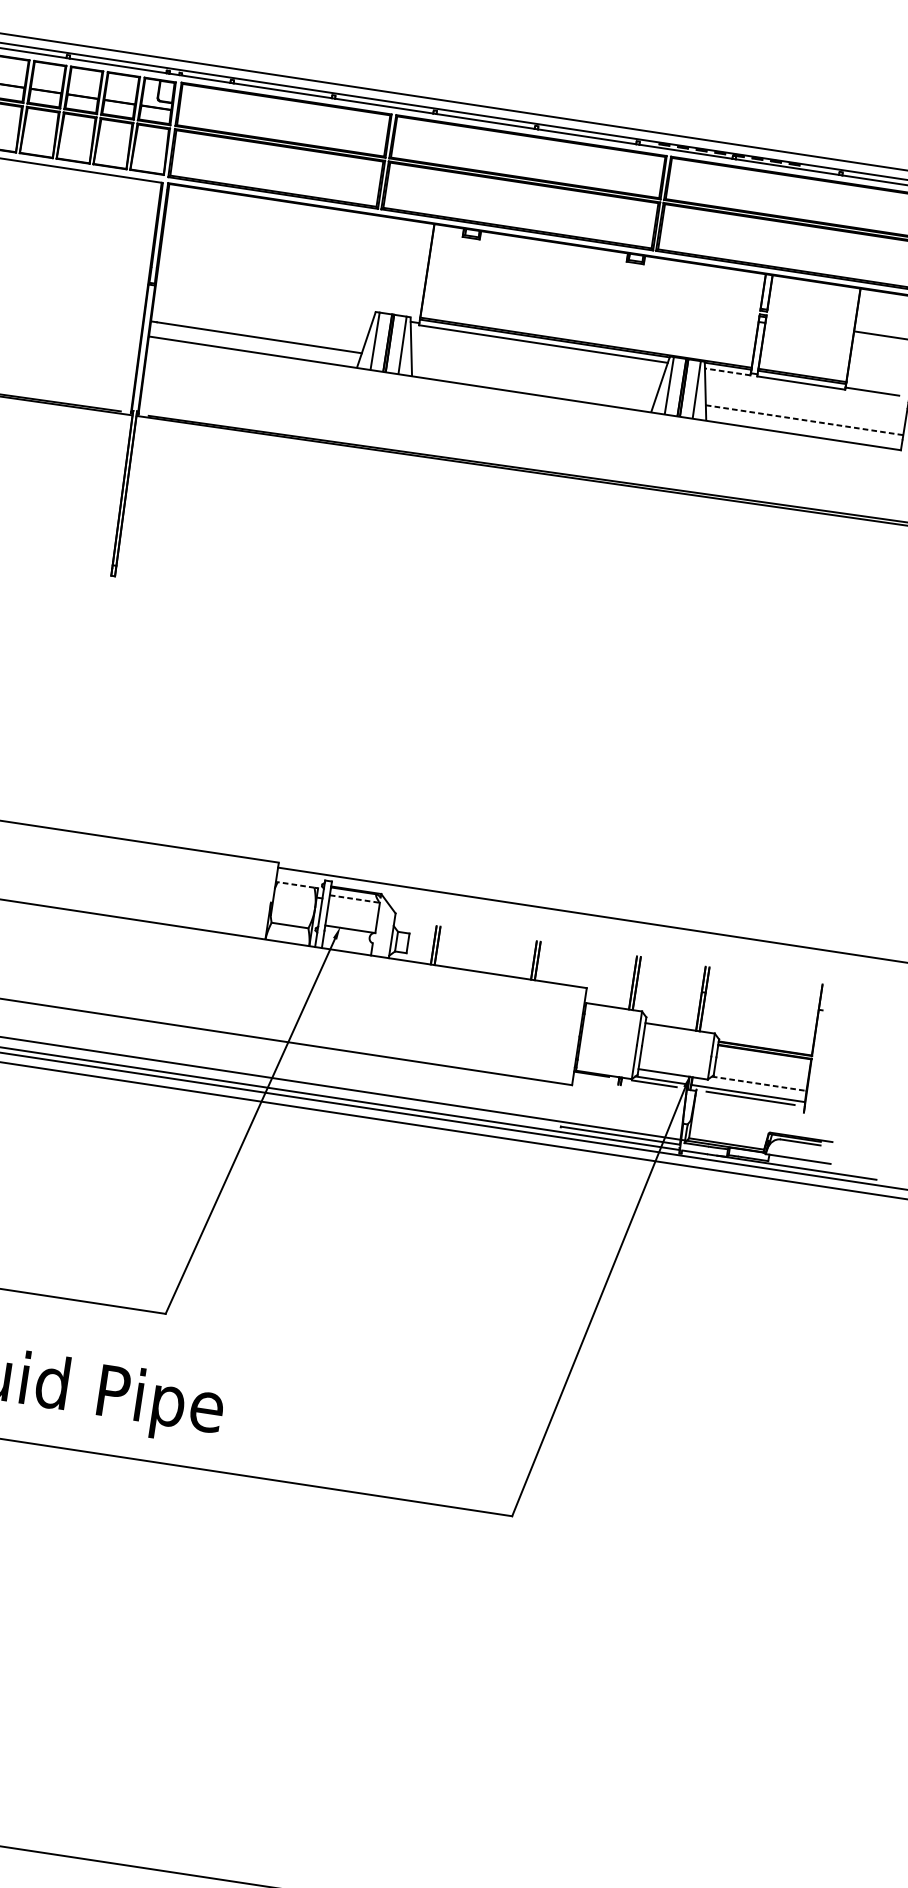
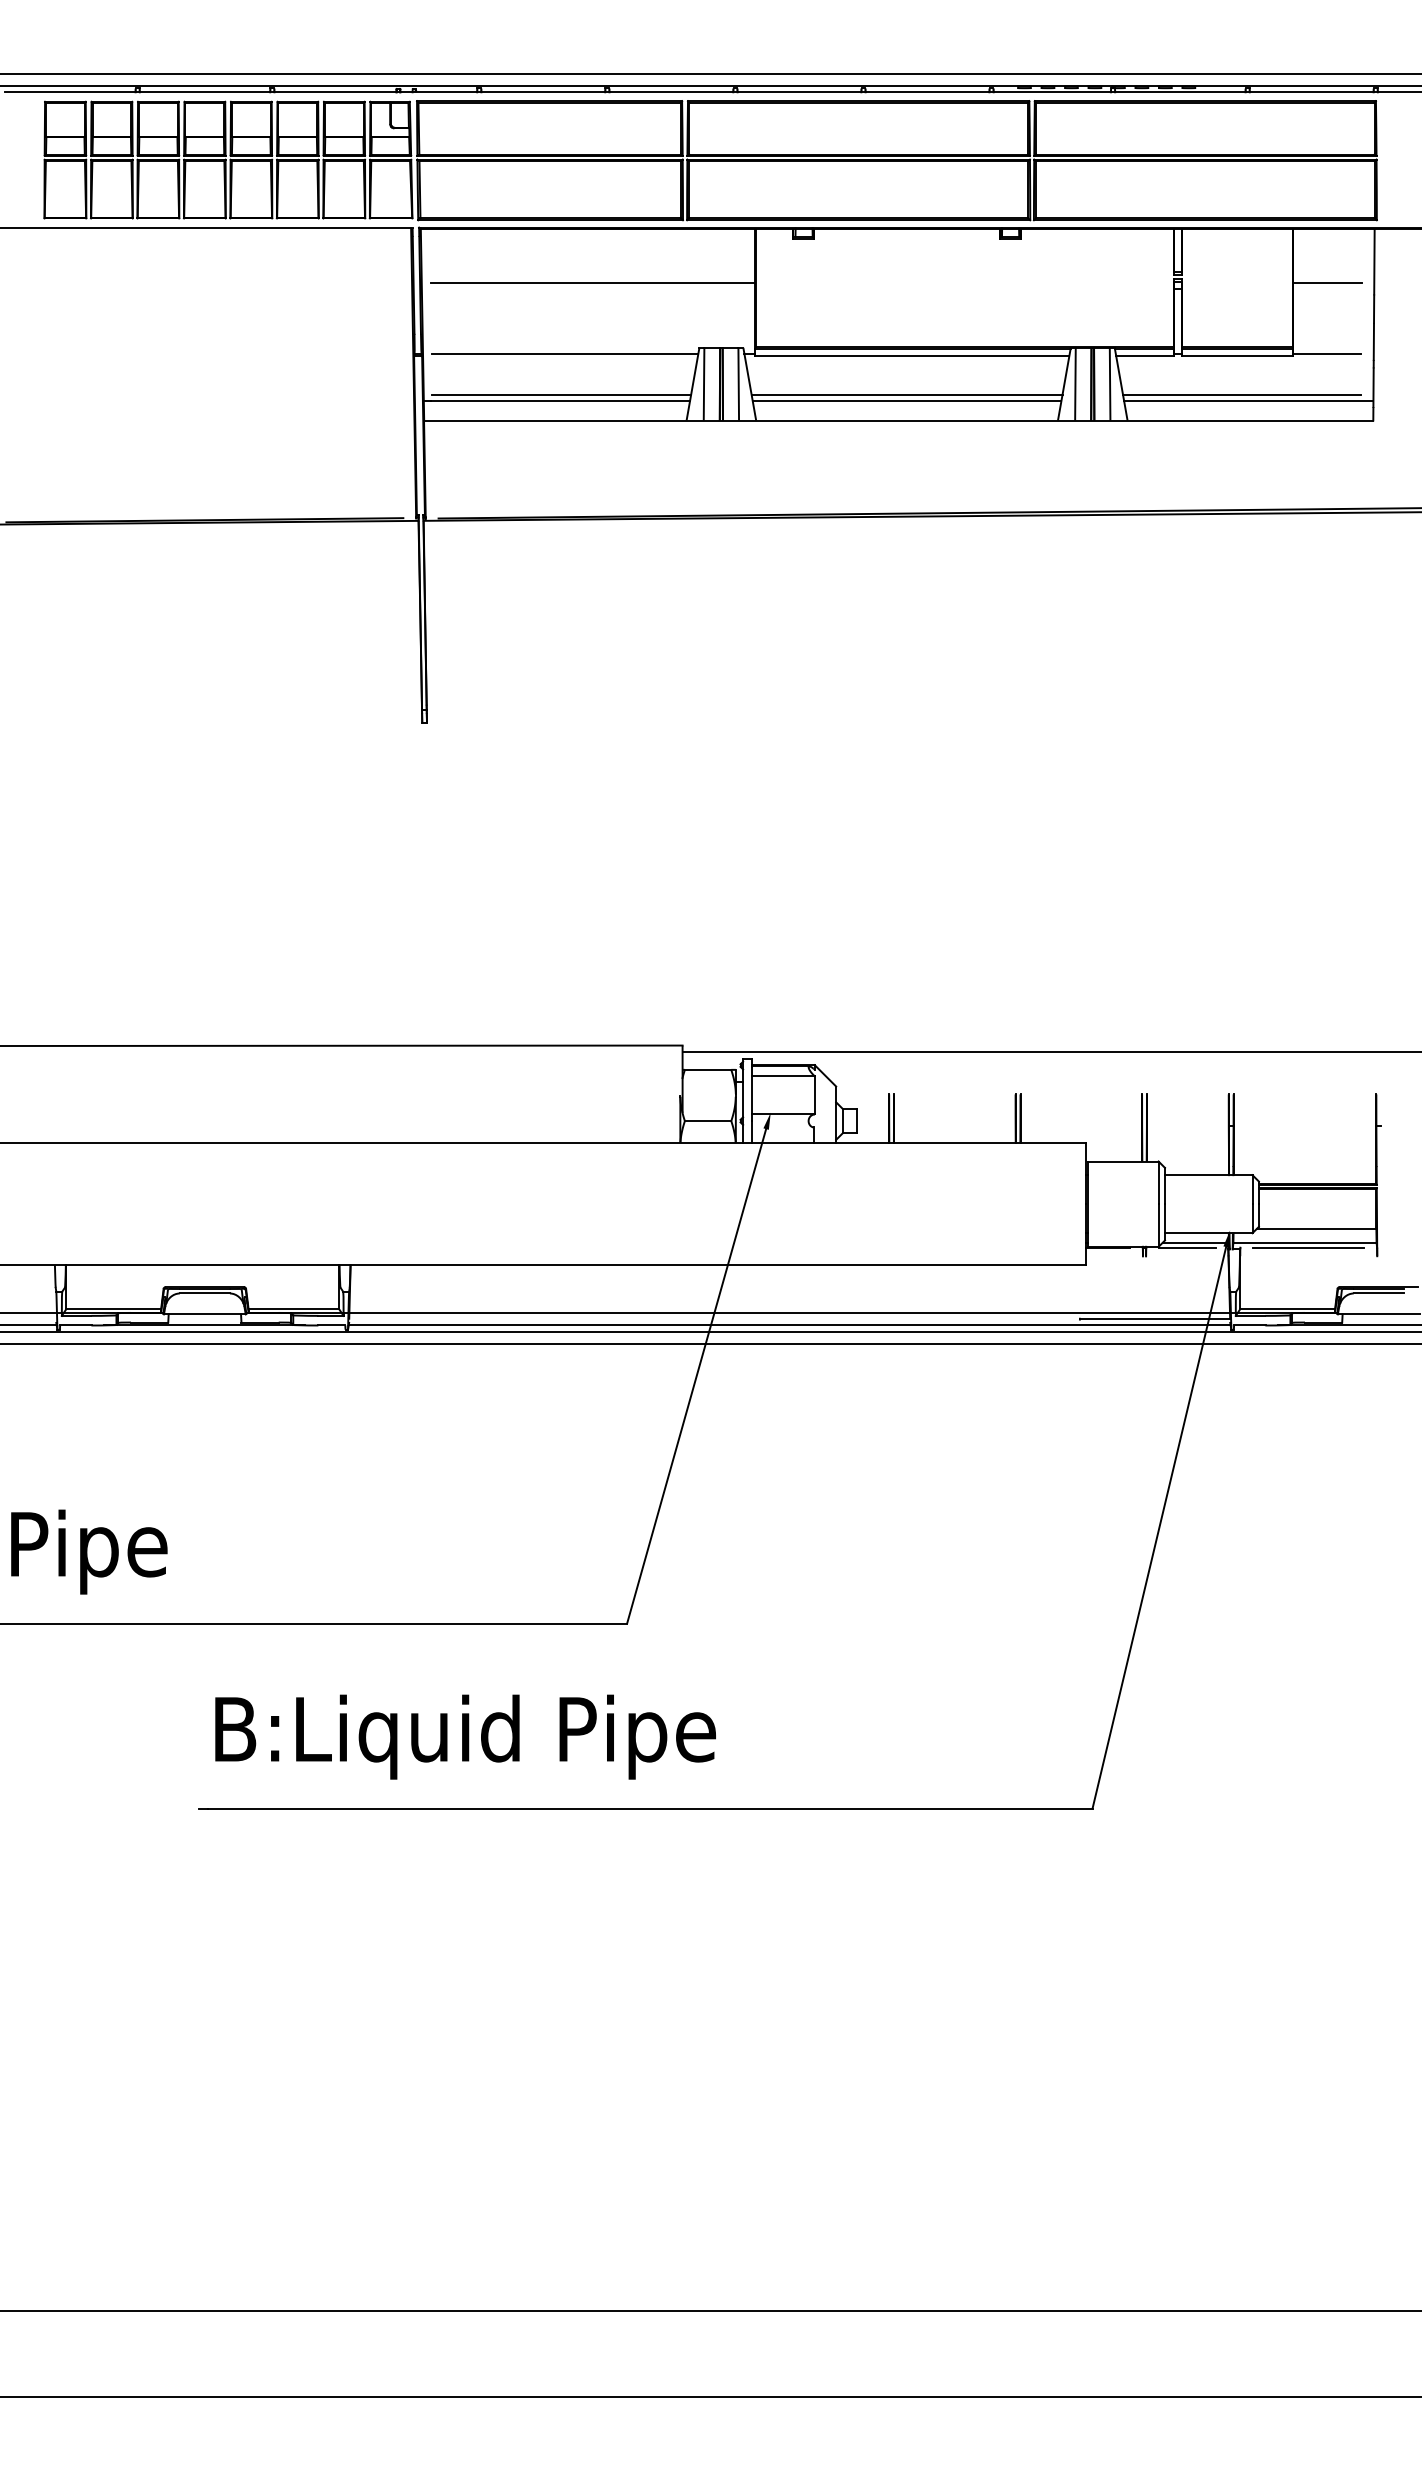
line: (299, 247) -> (593, 282), added
line: (268, 300) -> (564, 353), added
line: (260, 332) -> (561, 394), added
line: (727, 372) -> (1144, 356), dashed -> solid
line: (534, 373) -> (906, 394), added
line: (533, 379) -> (906, 401), added
line: (799, 413) -> (1241, 394), added
line: (804, 420) -> (1248, 401), dashed -> solid
line: (295, 884) -> (707, 1069), dashed -> solid
line: (355, 899) -> (783, 1076), dashed -> solid
line: (759, 1083) -> (1316, 1228), dashed -> solid

